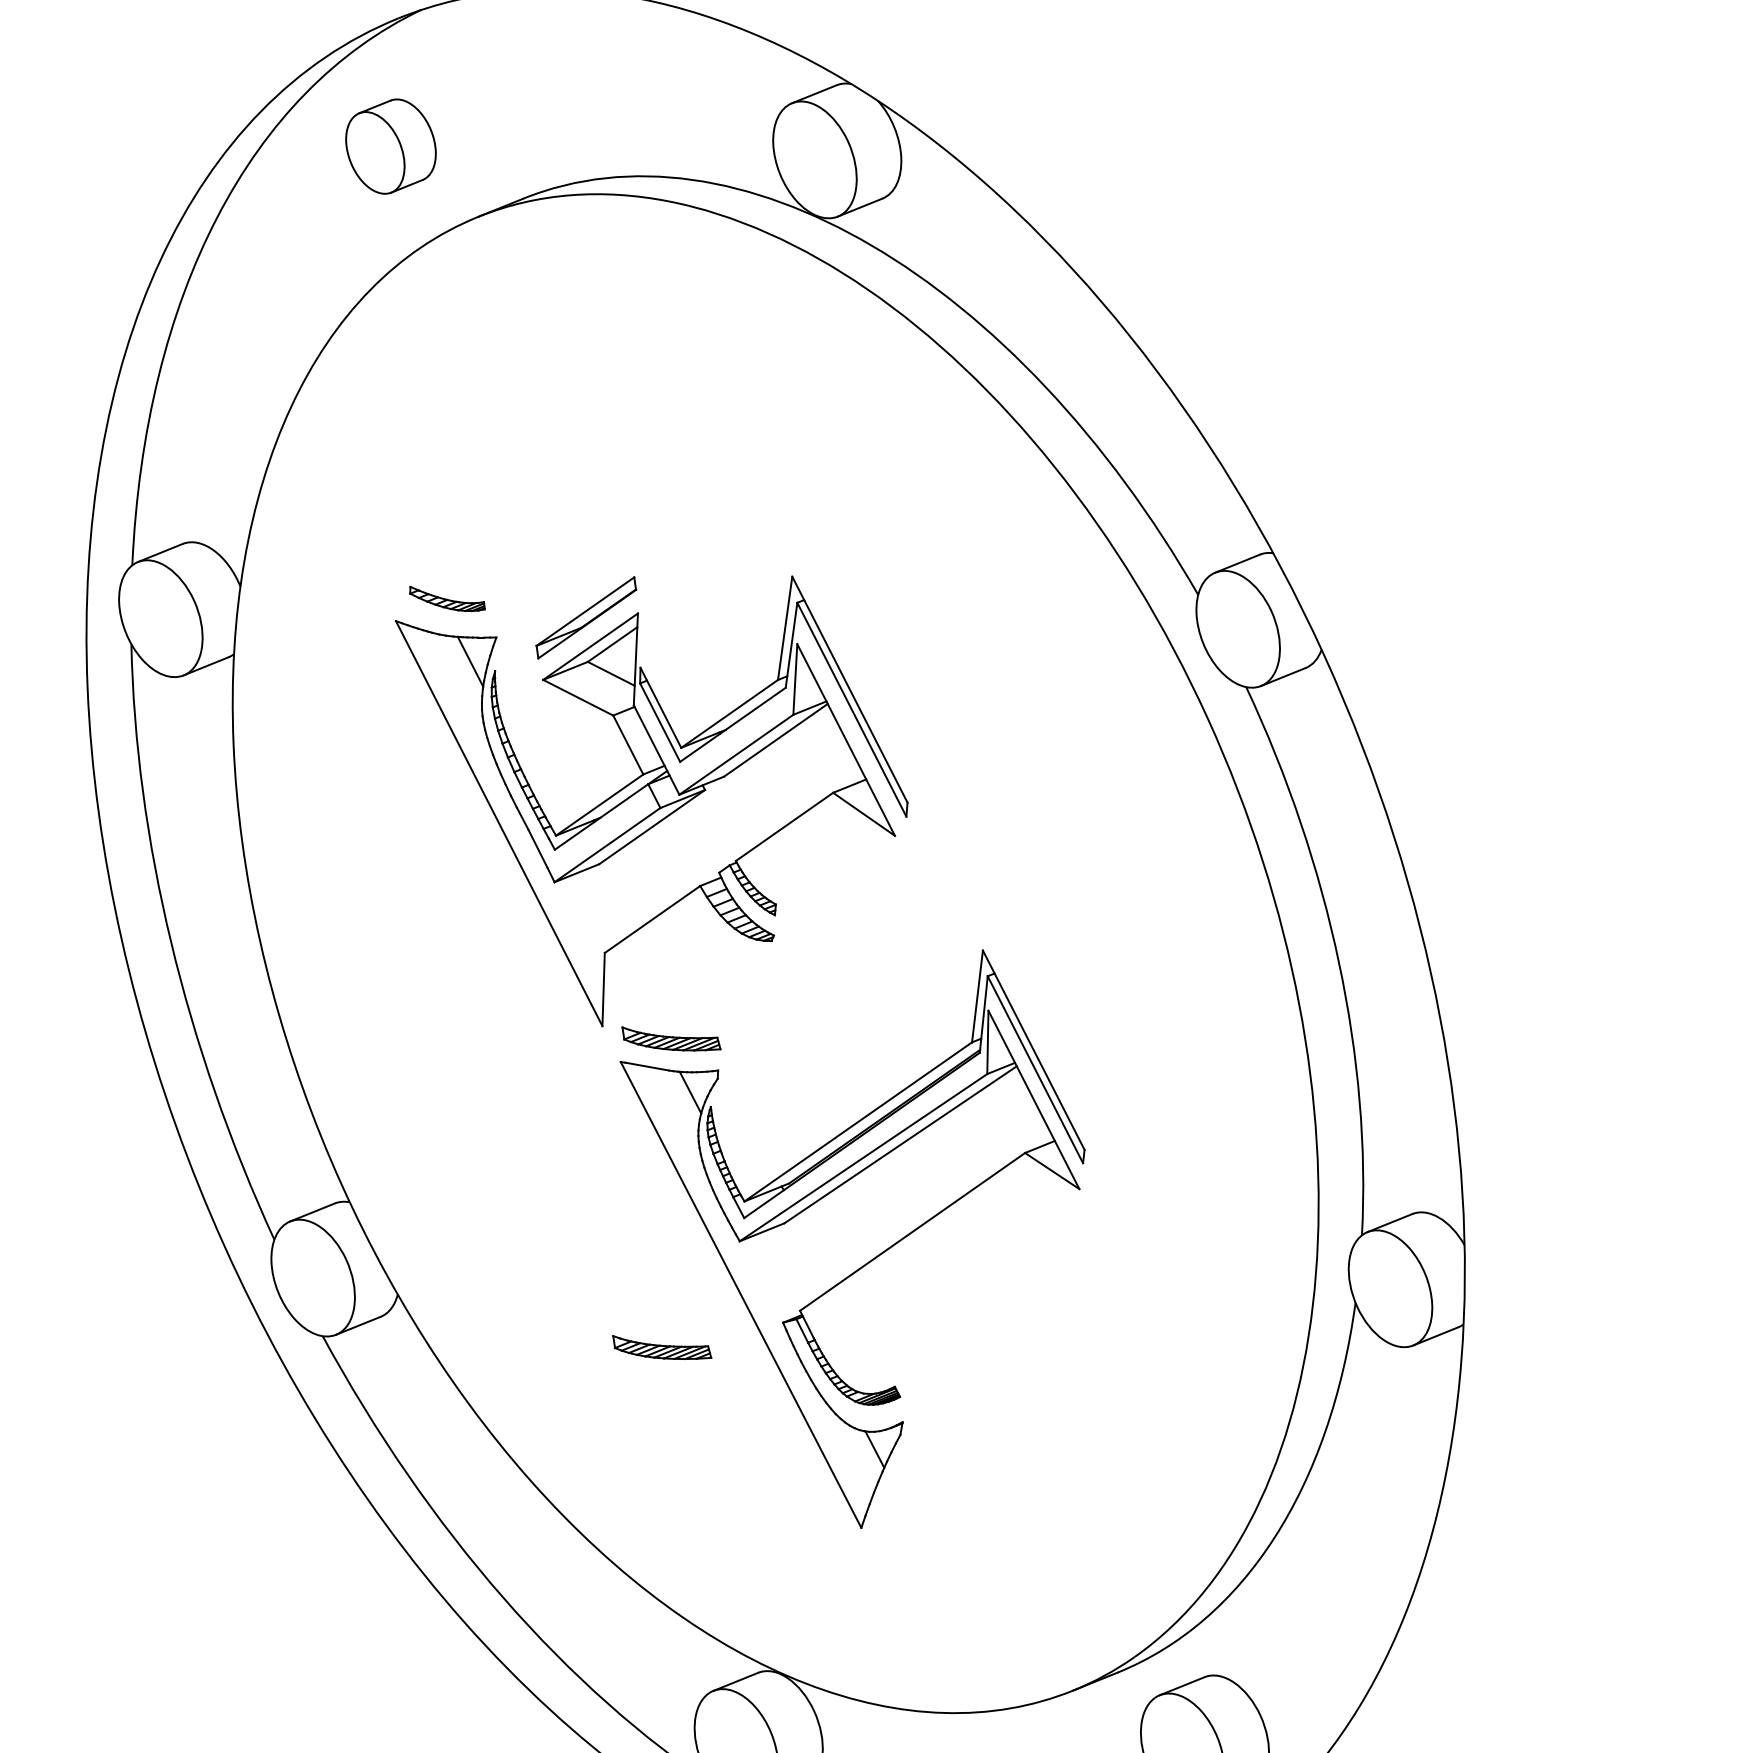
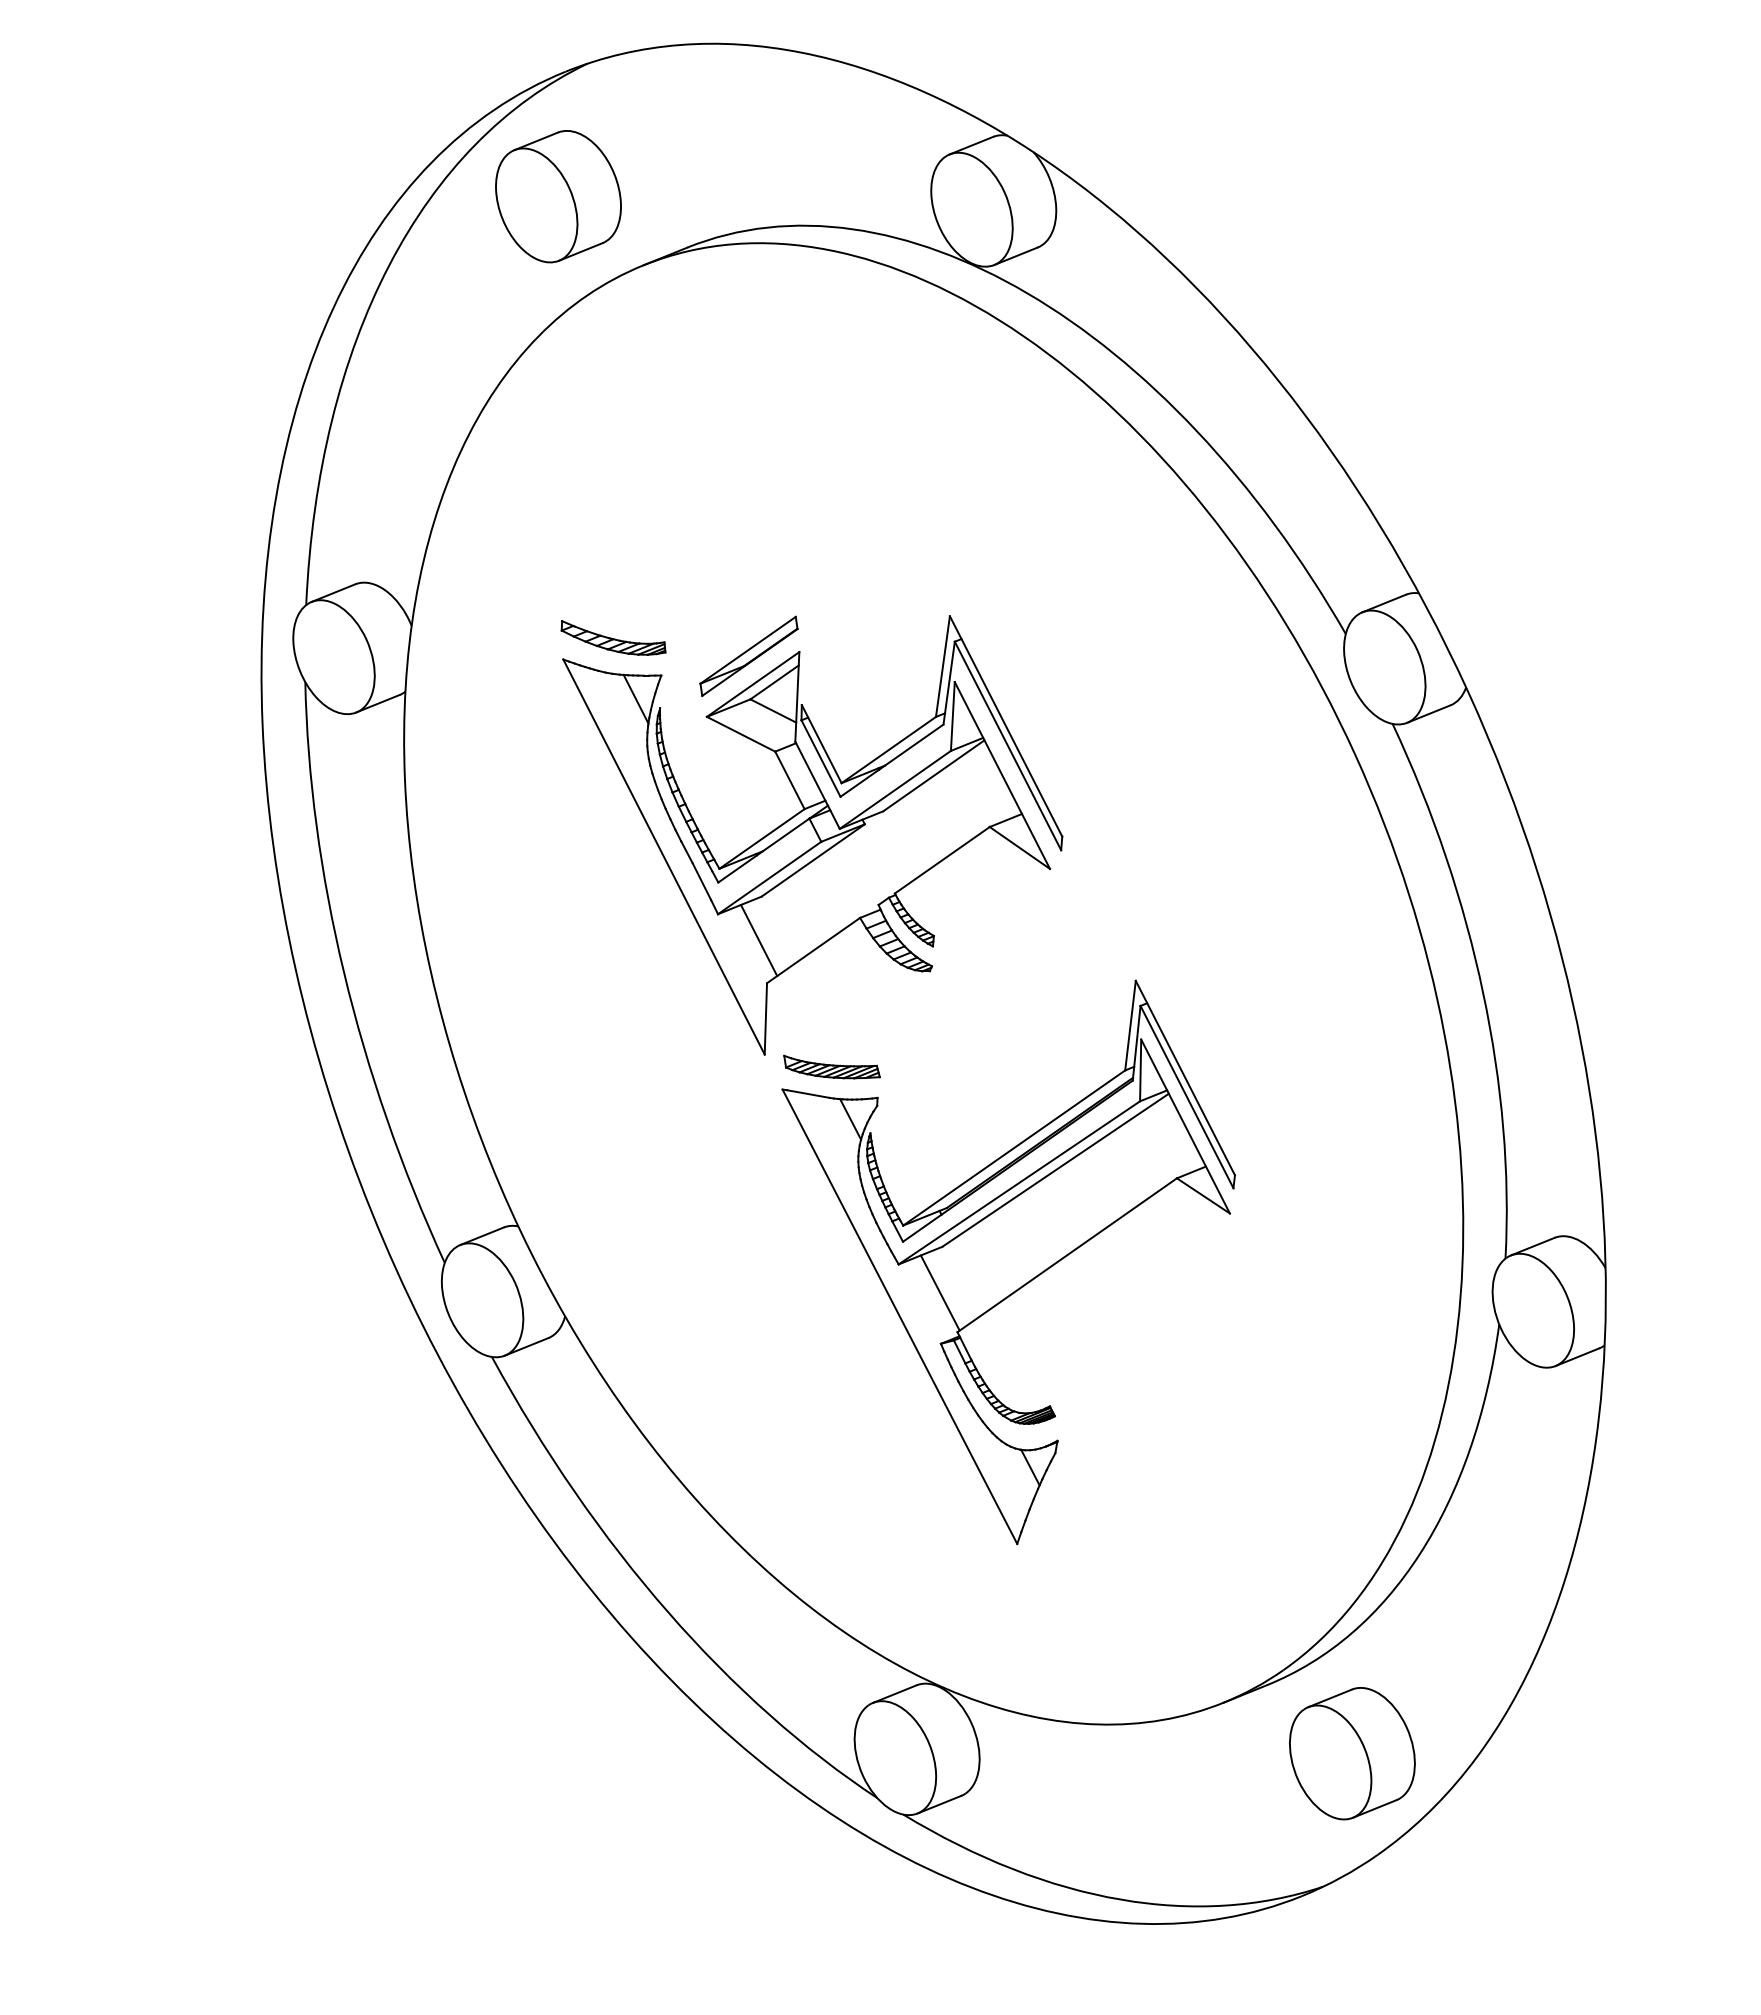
part: (391, 146) -> (558, 196), size x1.43
part: (447, 598) -> (613, 637), size x1.43
line: (596, 909) -> (758, 940), added
line: (781, 1270) -> (939, 1292), added
part: (661, 1346) -> (822, 1367), removed

